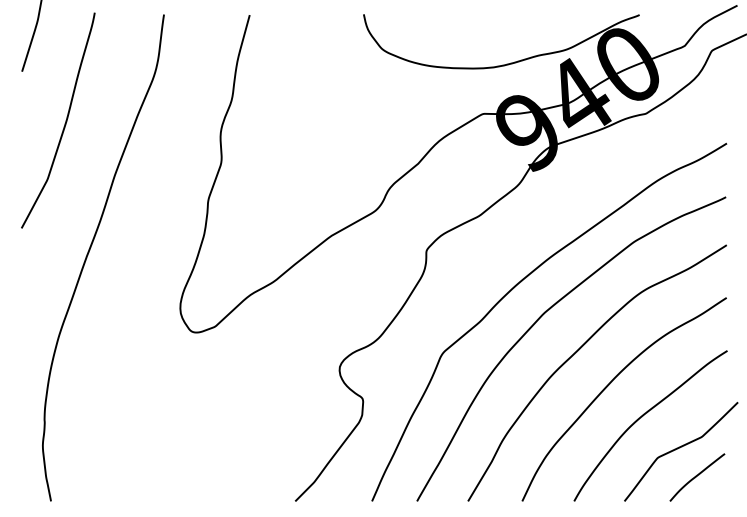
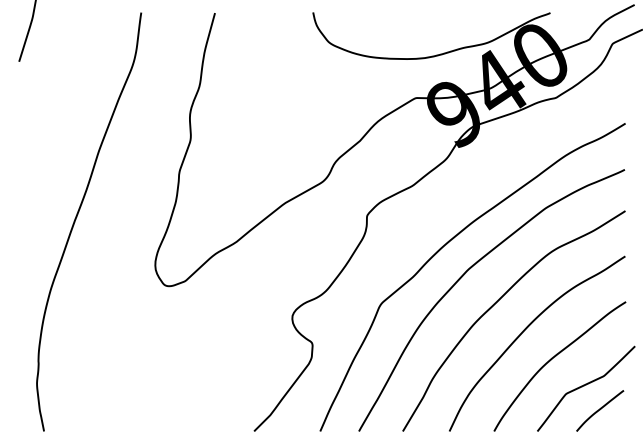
curve: (64, 123) -> (55, 106), removed

